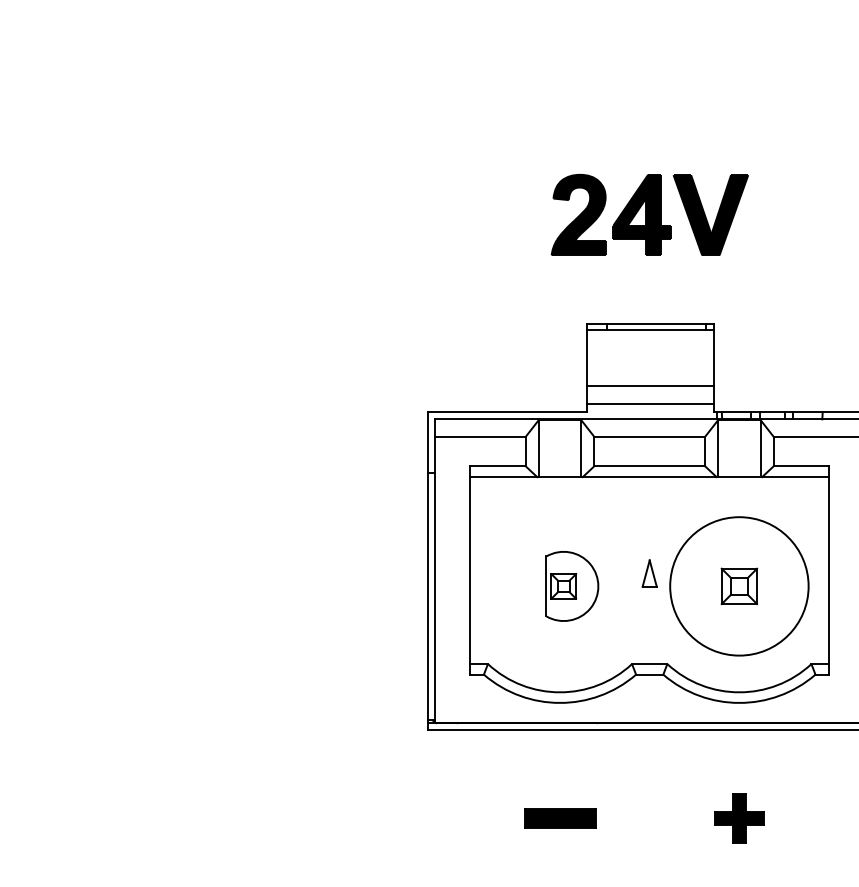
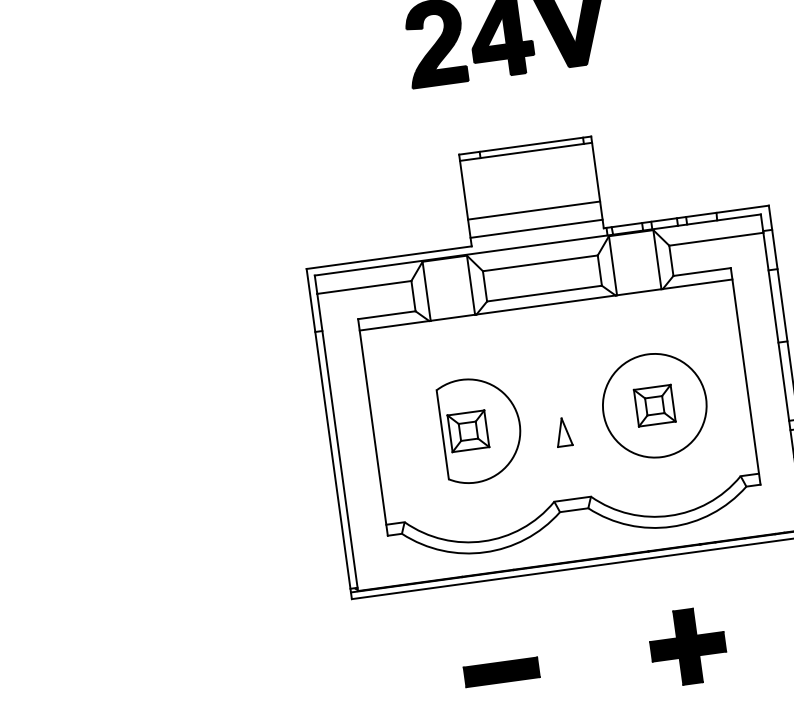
part: (649, 573) -> (563, 432), moved
circle: (738, 585) -> (653, 404), size x0.71
part: (572, 586) -> (481, 429), size x1.43
part: (739, 818) -> (687, 646), size x1.43

